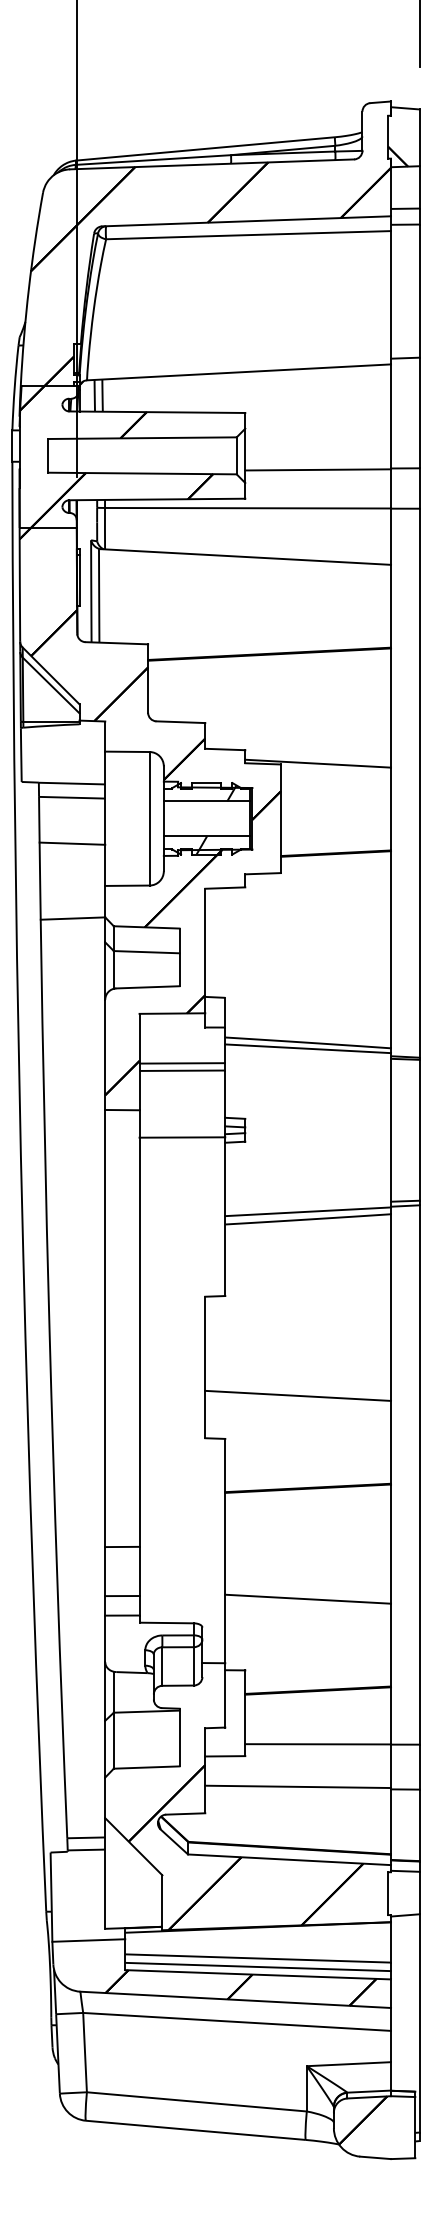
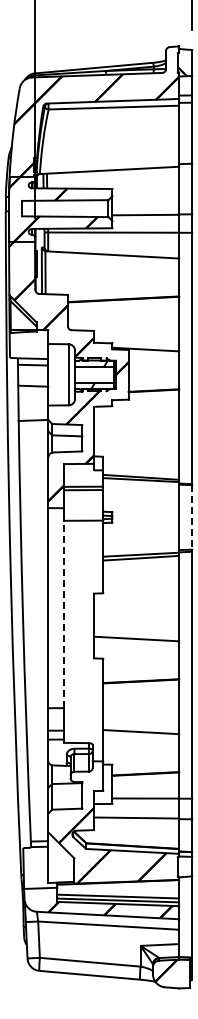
line: (420, 1130) -> (192, 517), solid -> dashed
line: (140, 1342) -> (64, 614), solid -> dashed

